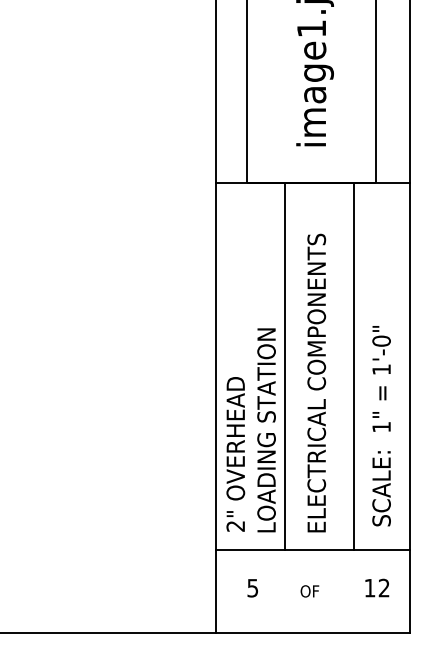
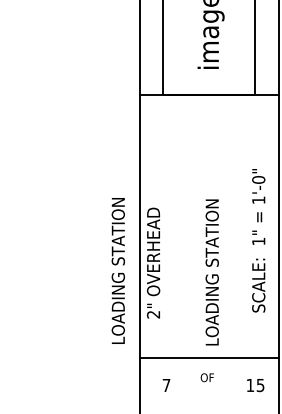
line: (285, 365) -> (189, 225), removed
line: (354, 365) -> (239, 225), removed
text: (316, 381) -> (212, 237), ELECTRICAL COMPONENTS -> LOADING STATION
text: (381, 426) -> (258, 241), moved
text: (266, 430) -> (118, 271), moved
text: (235, 454) -> (153, 263), moved
text: (383, 587) -> (260, 384), 12 -> 15
text: (252, 588) -> (166, 385), 5 -> 7
text: (309, 591) -> (207, 377), moved

